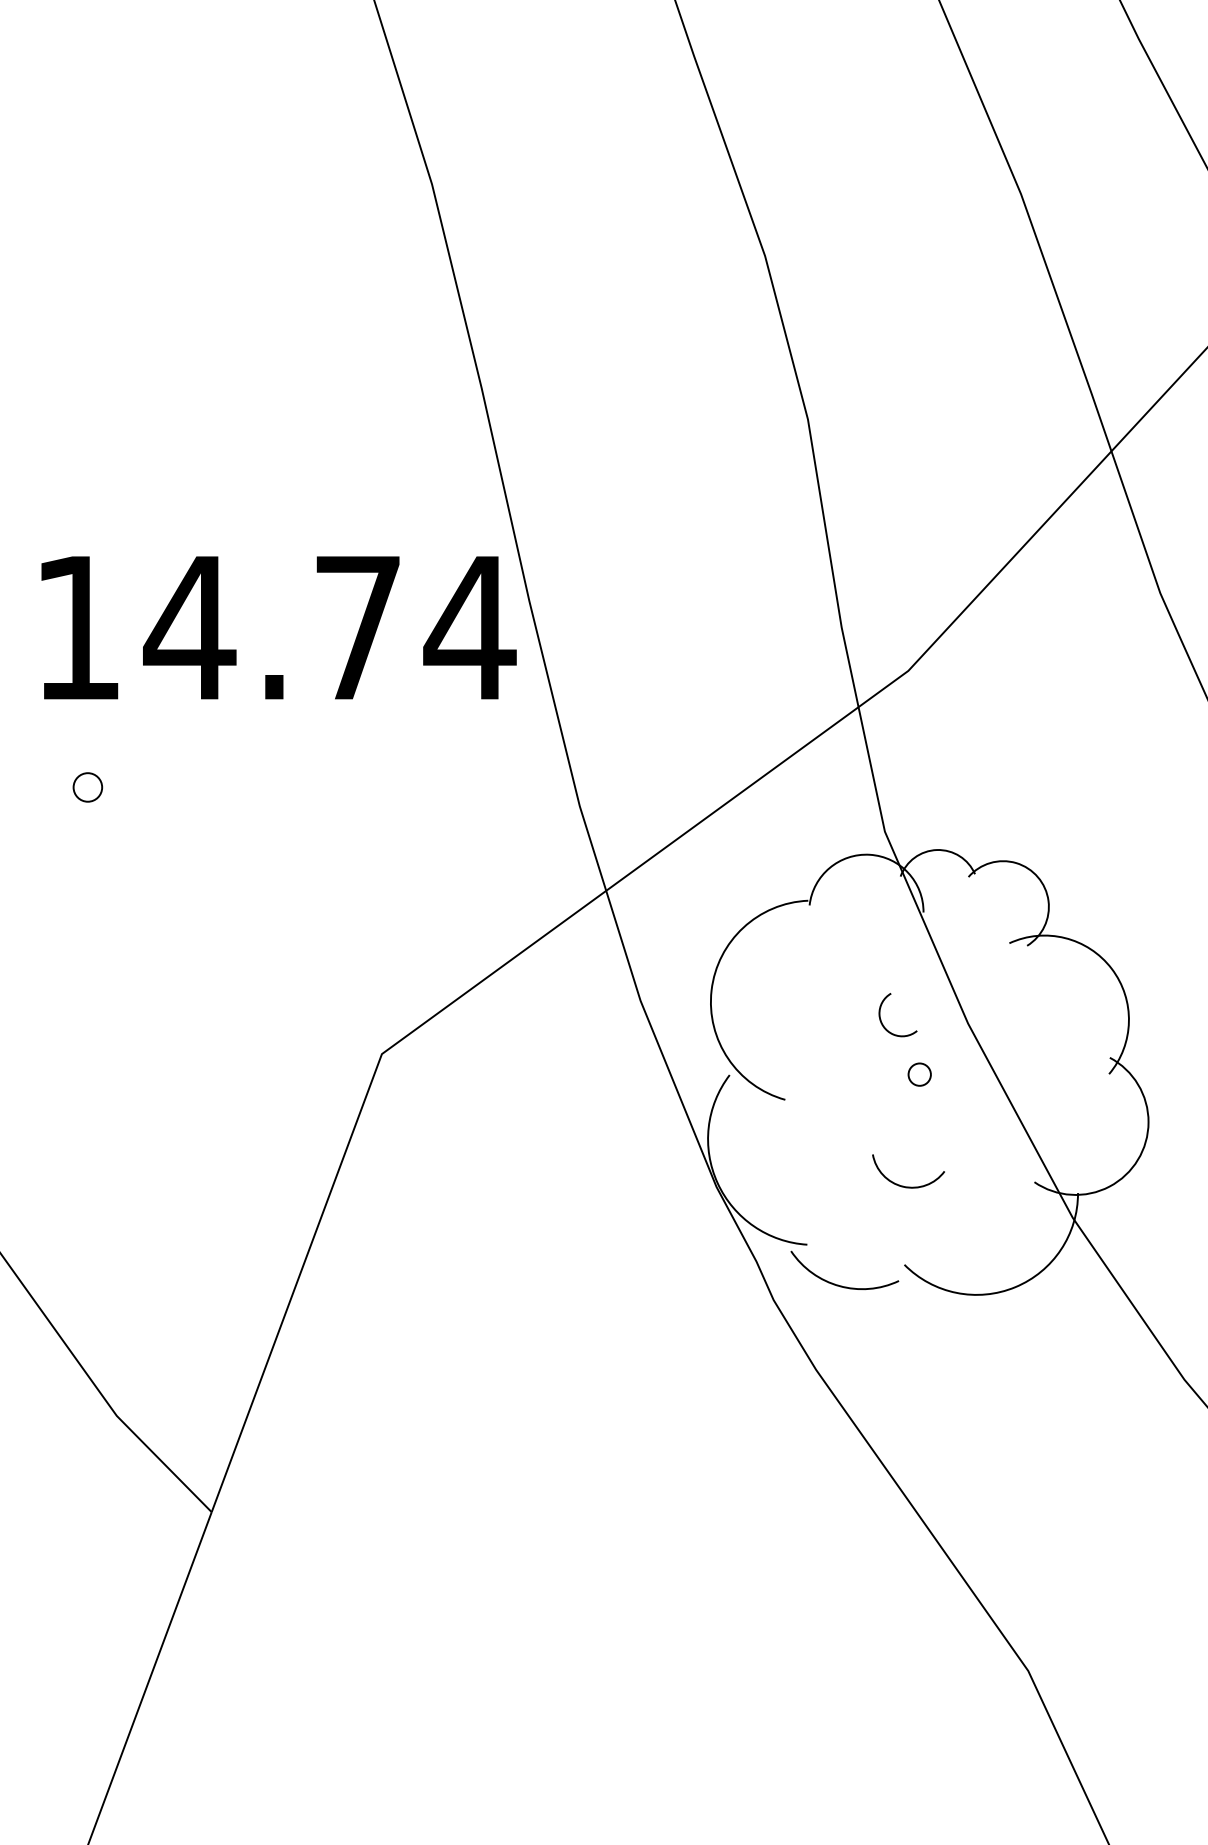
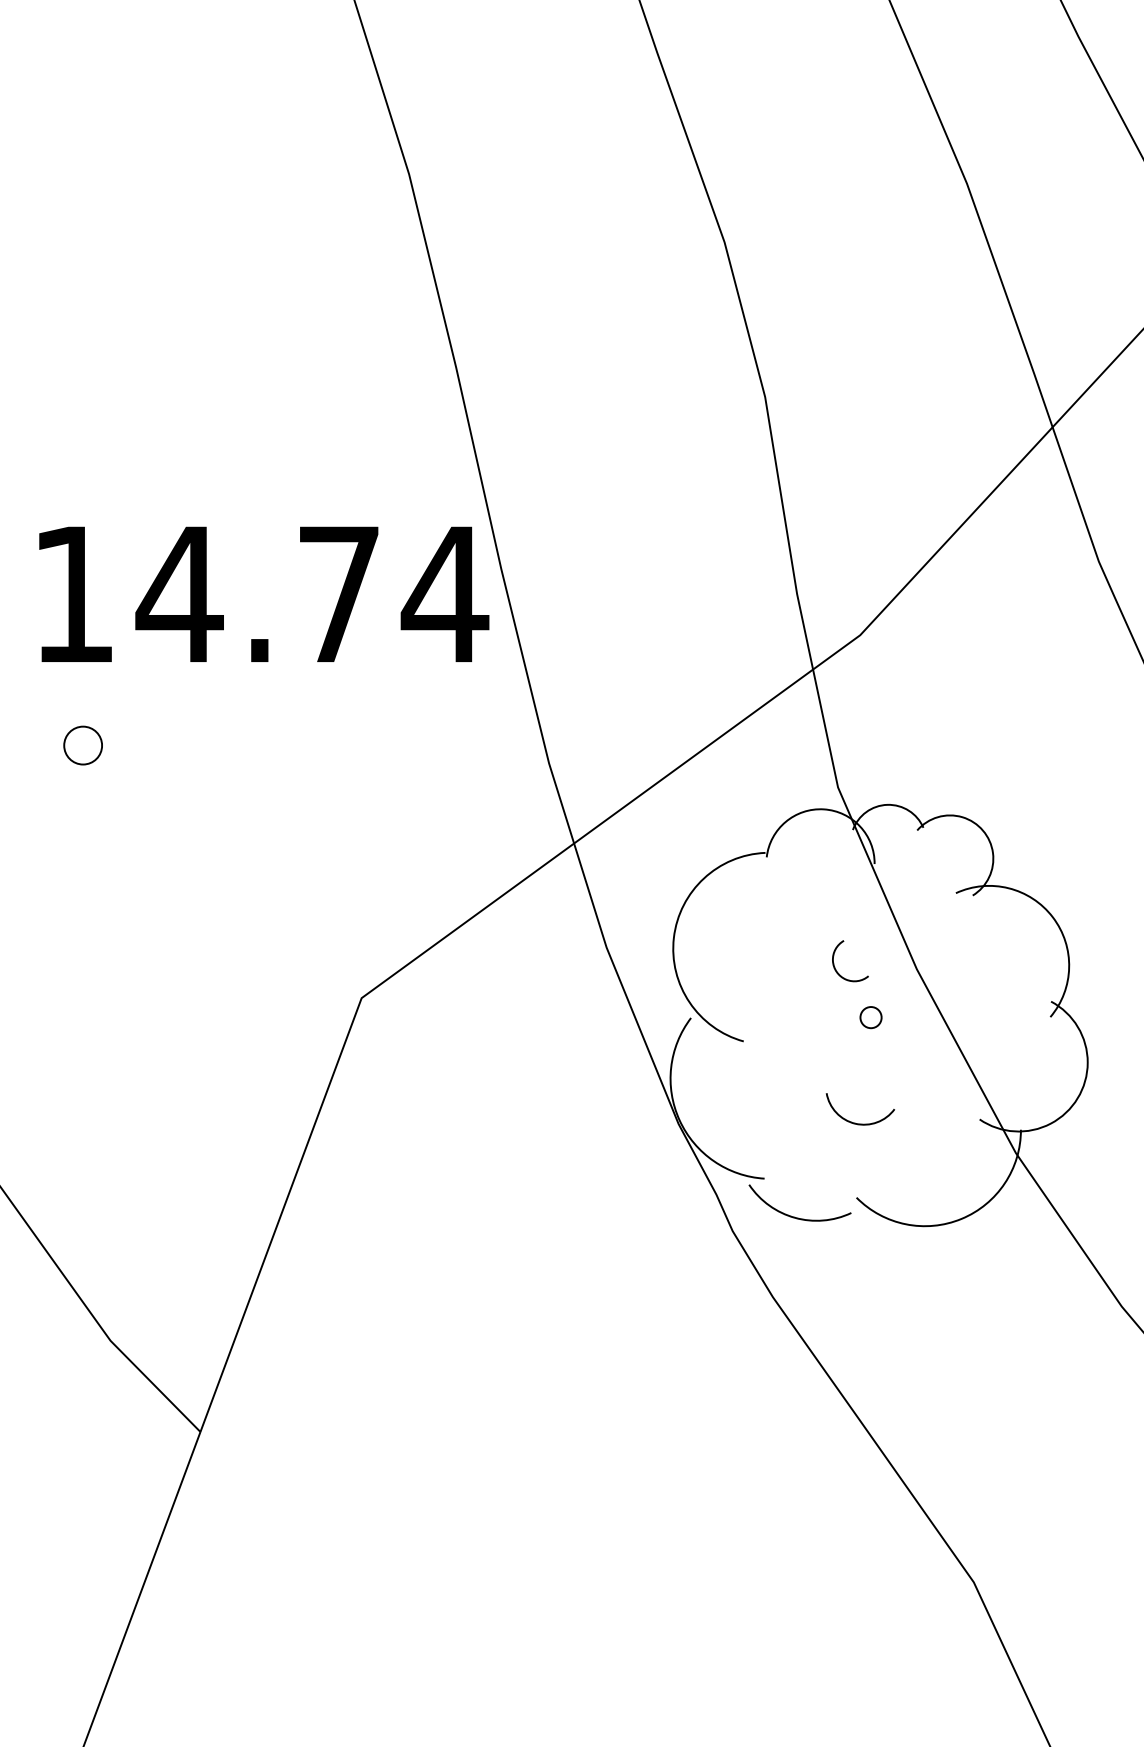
part: (87, 787) -> (82, 745), size x1.4

